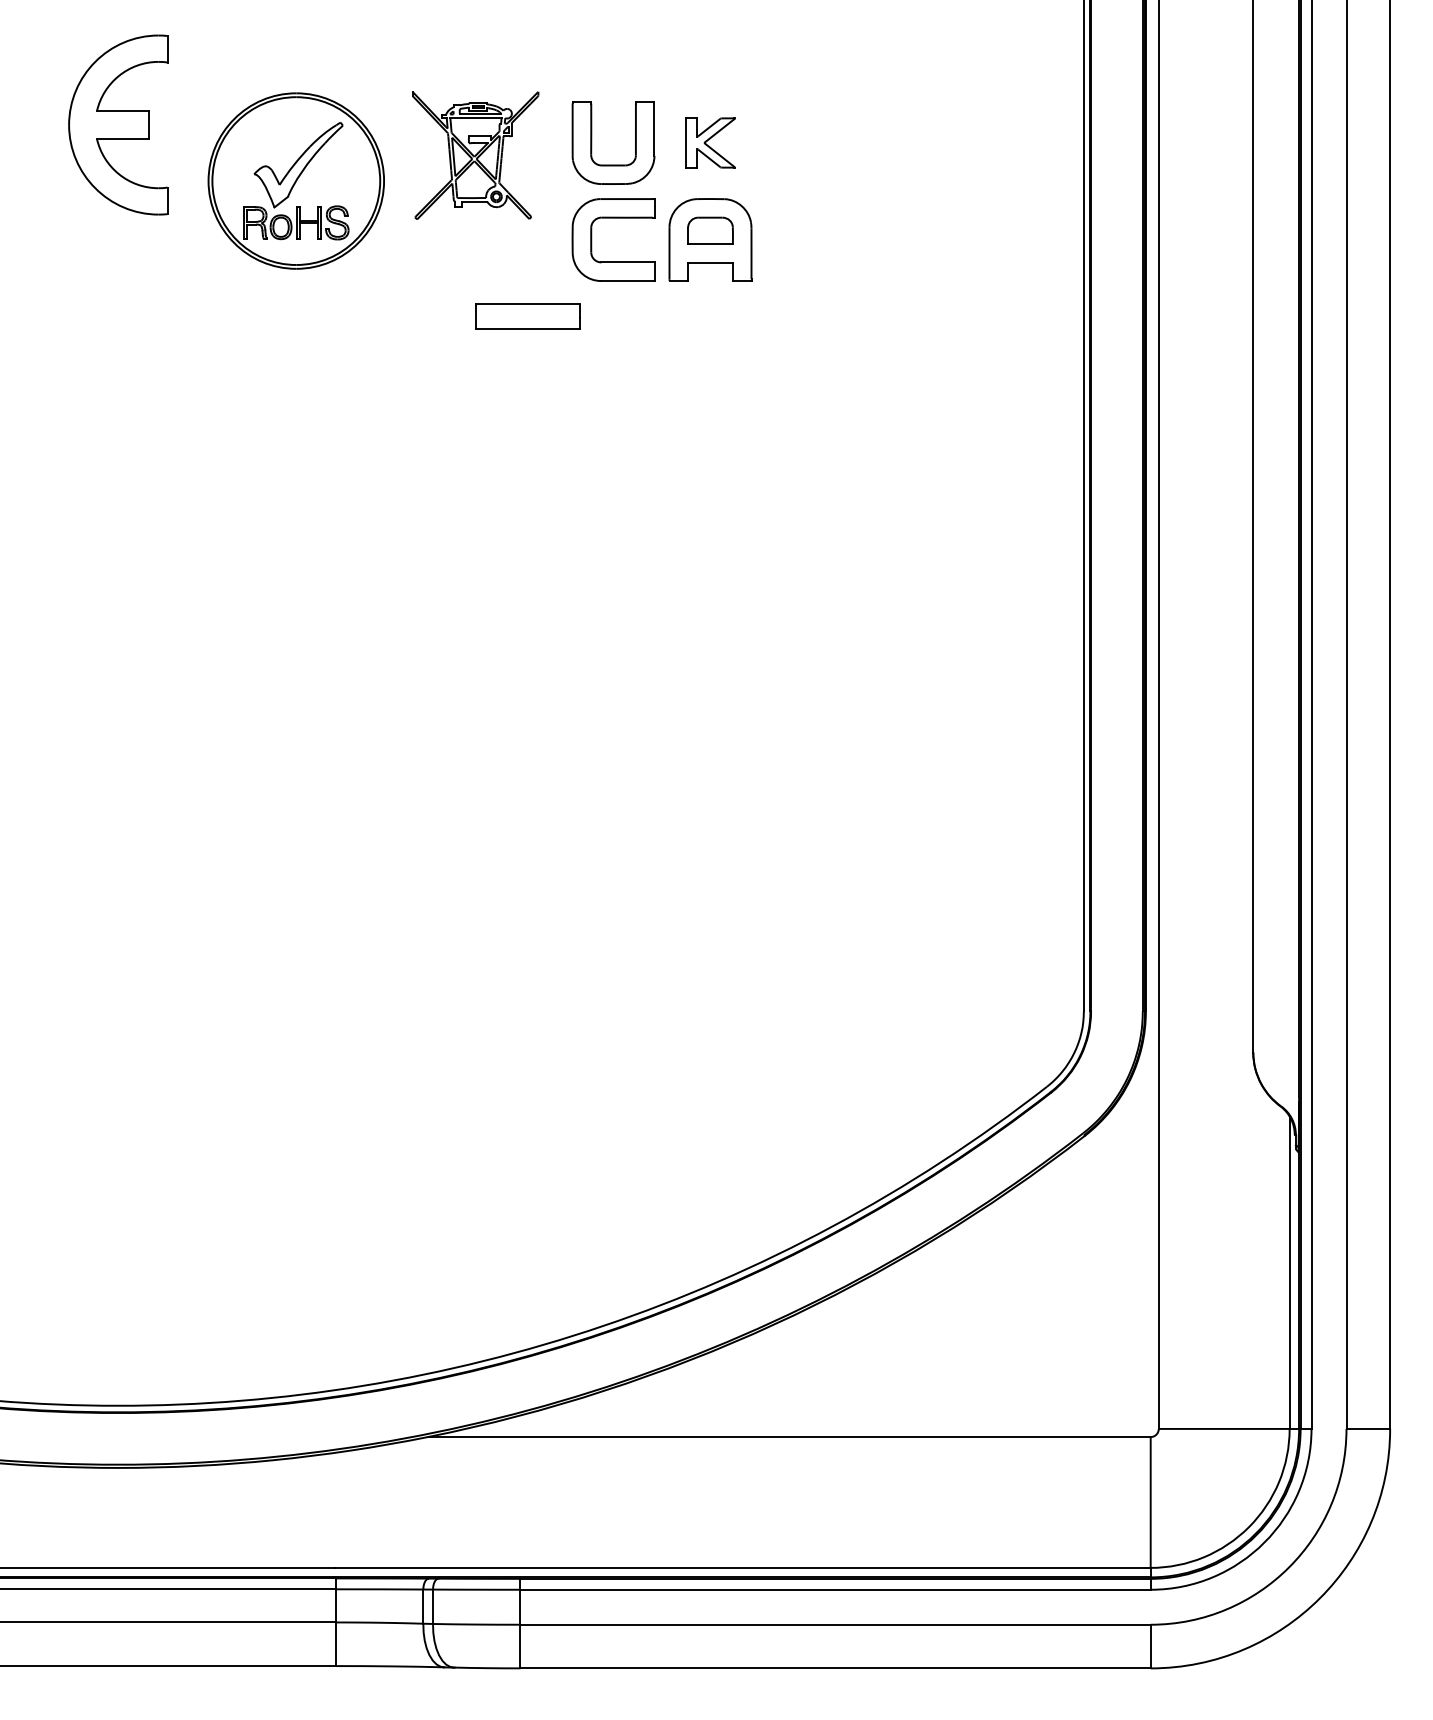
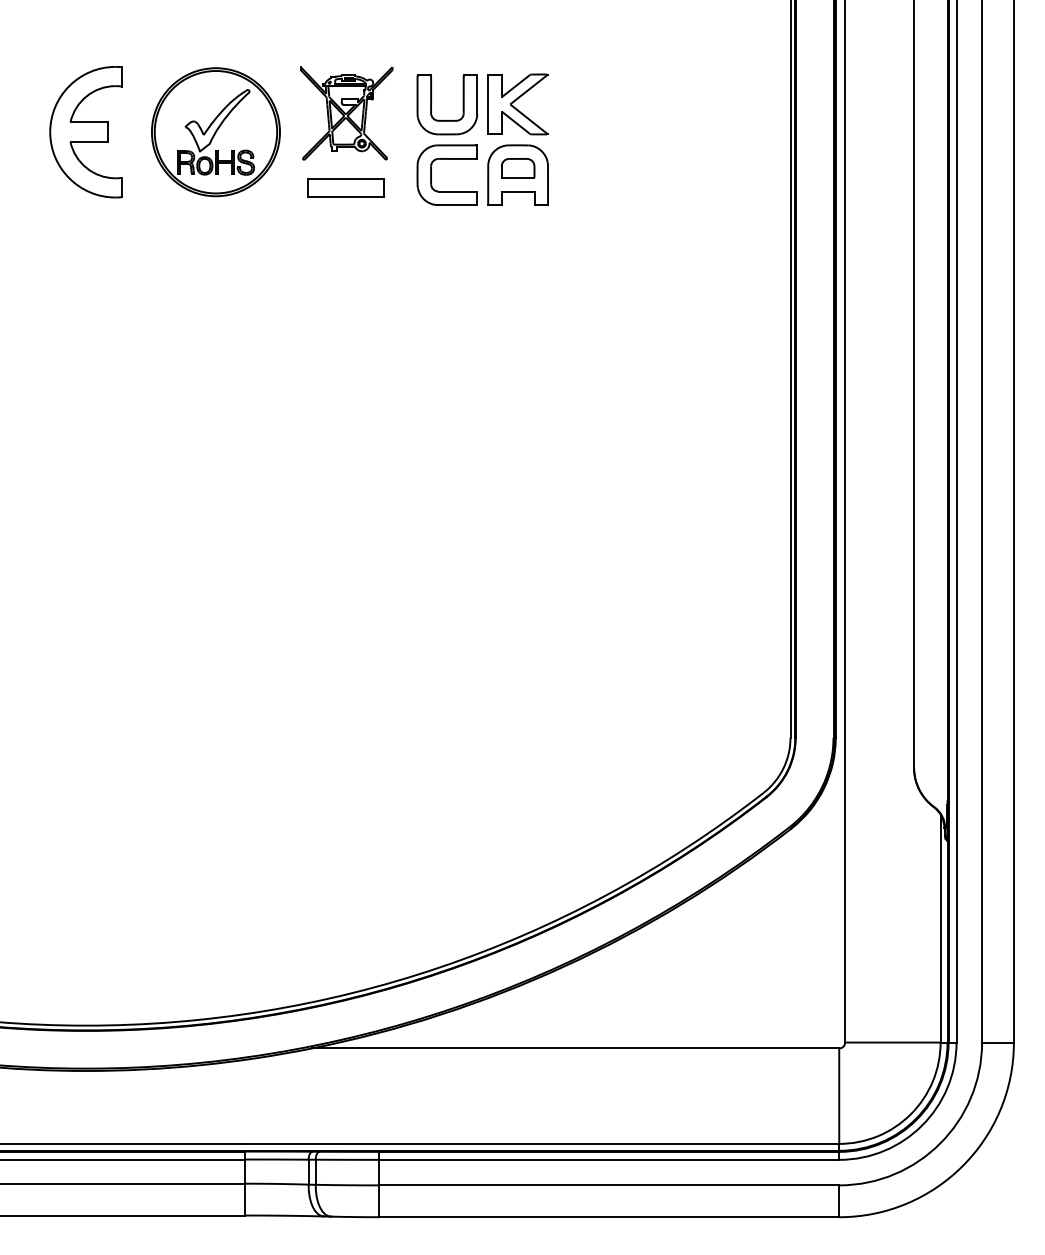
part: (118, 124) -> (86, 131), moved
part: (710, 142) -> (518, 104), size x1.67
part: (527, 316) -> (345, 187), moved

